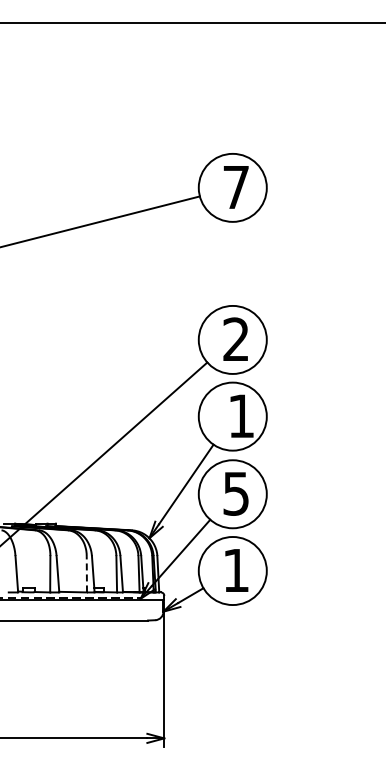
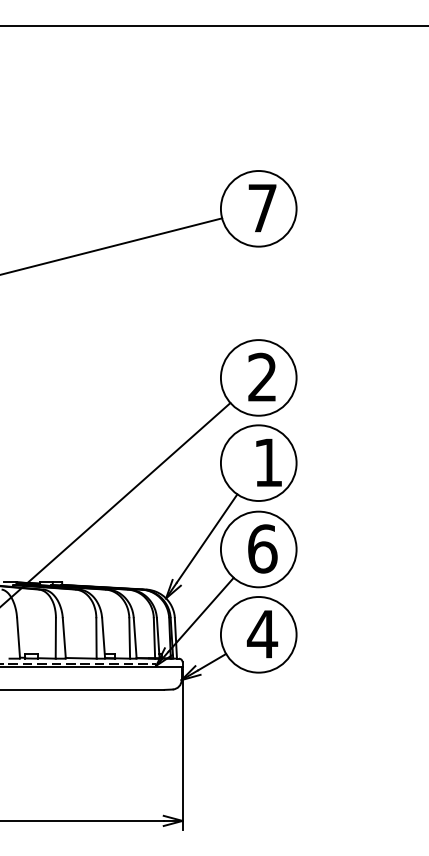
text: (236, 493) -> (262, 548), 5 -> 6
text: (236, 570) -> (262, 634), 1 -> 4
line: (86, 573) -> (96, 637), dashed -> solid

